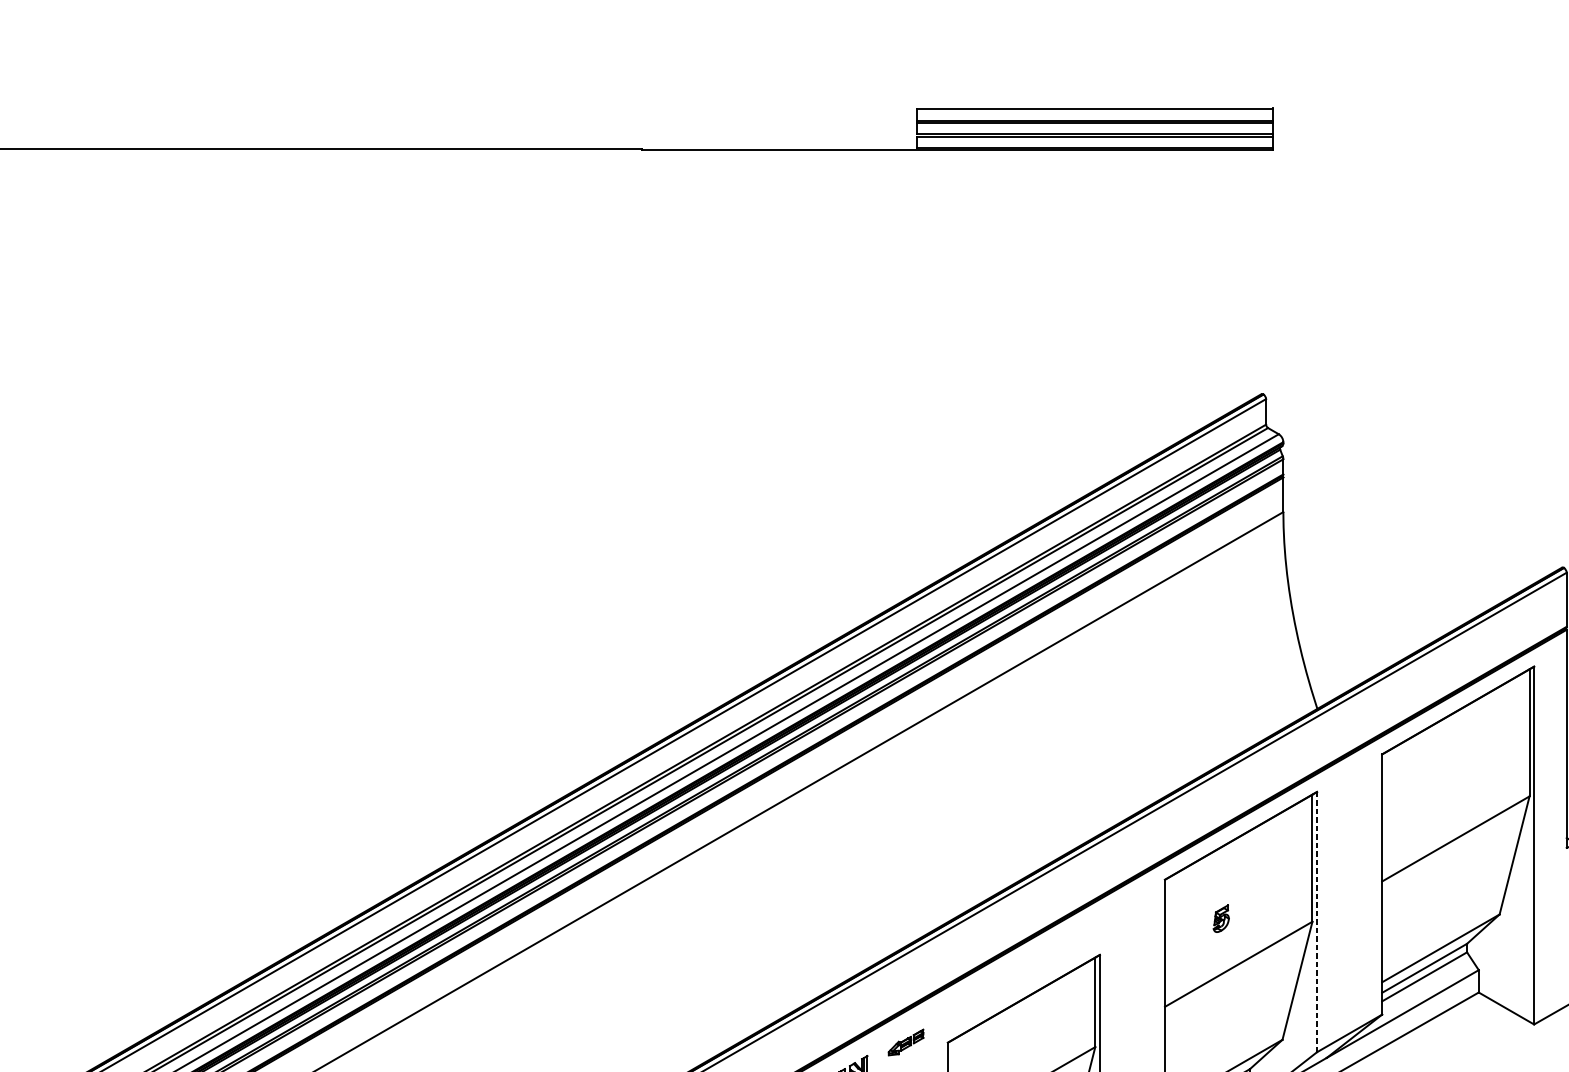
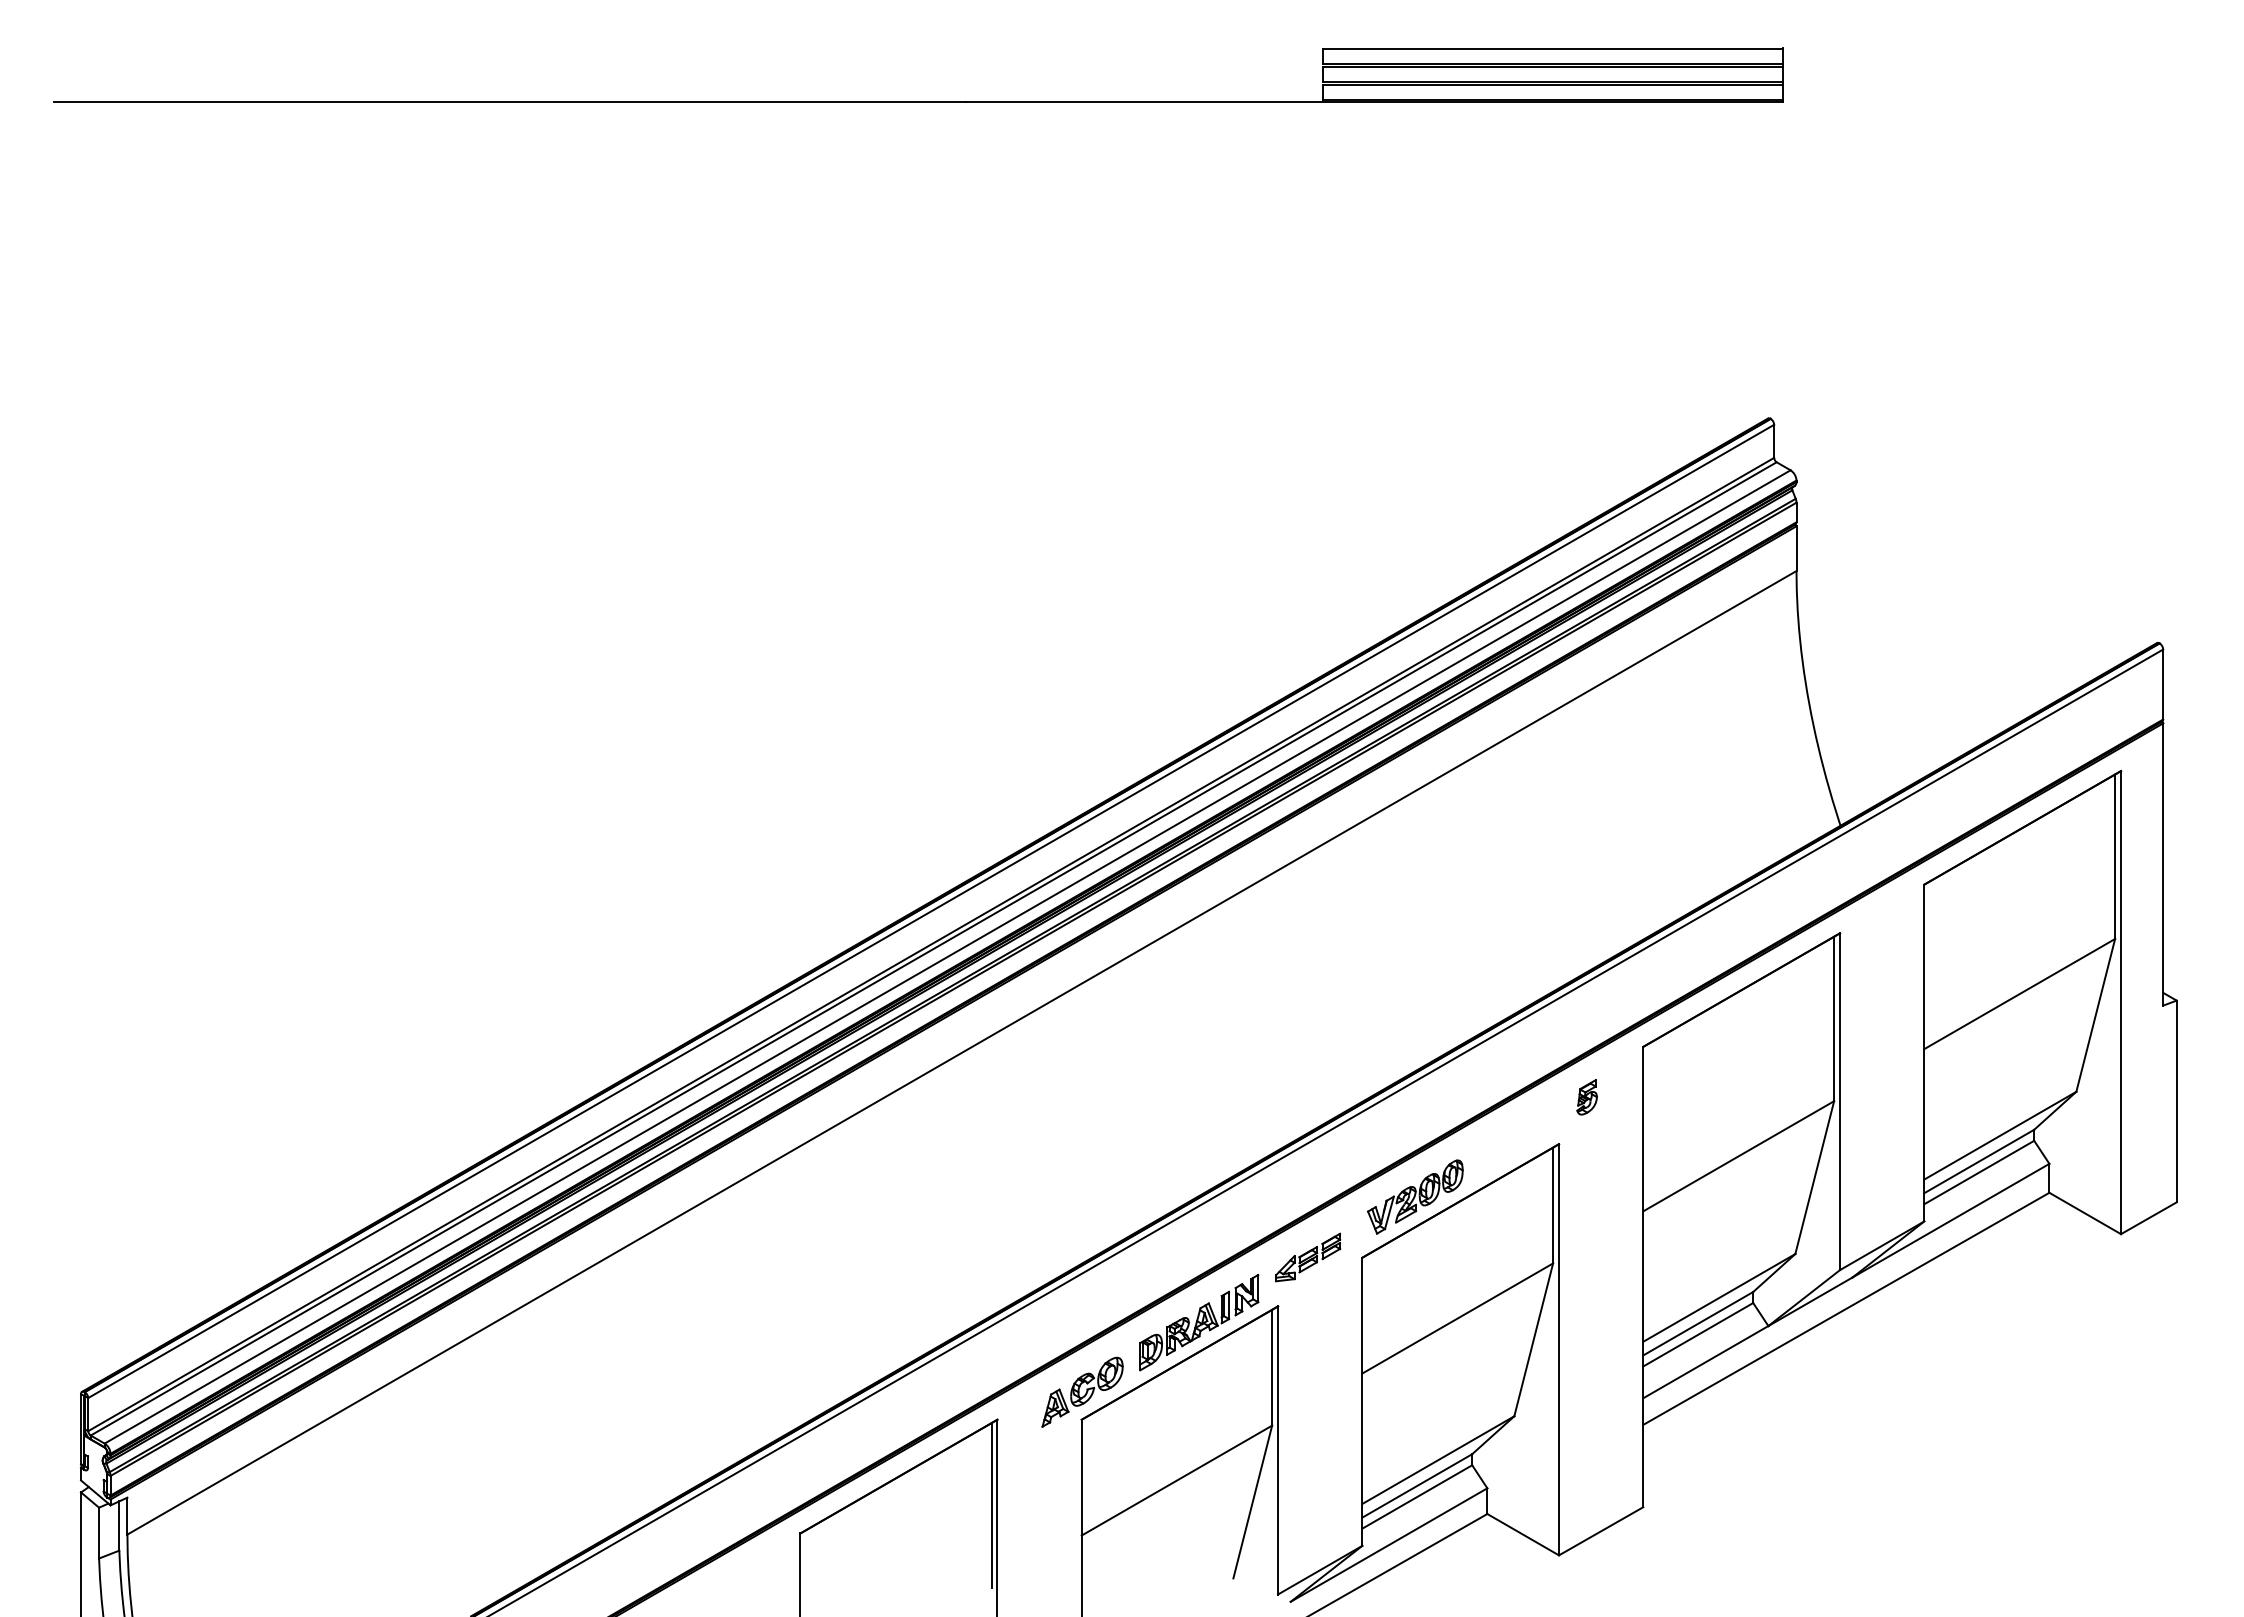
part: (1220, 918) -> (1586, 1097), moved
line: (1317, 921) -> (1840, 1101), dashed -> solid
part: (988, 995) -> (1415, 1196), added
part: (906, 1042) -> (1308, 1257), size x1.43

